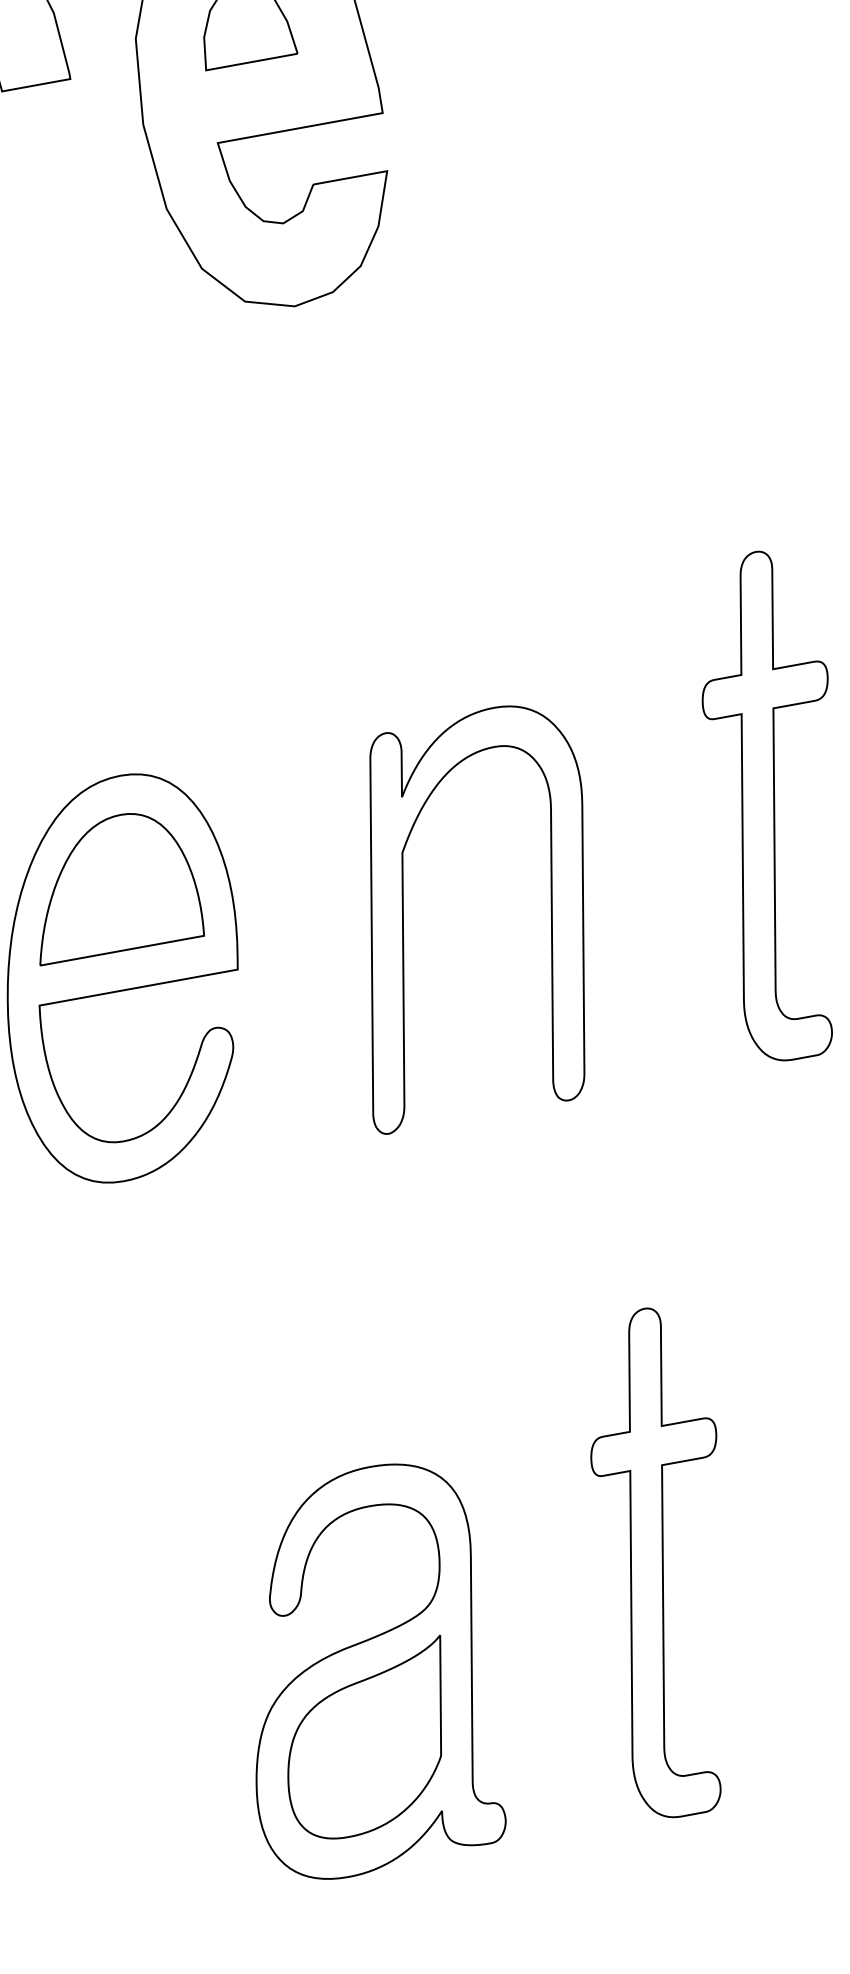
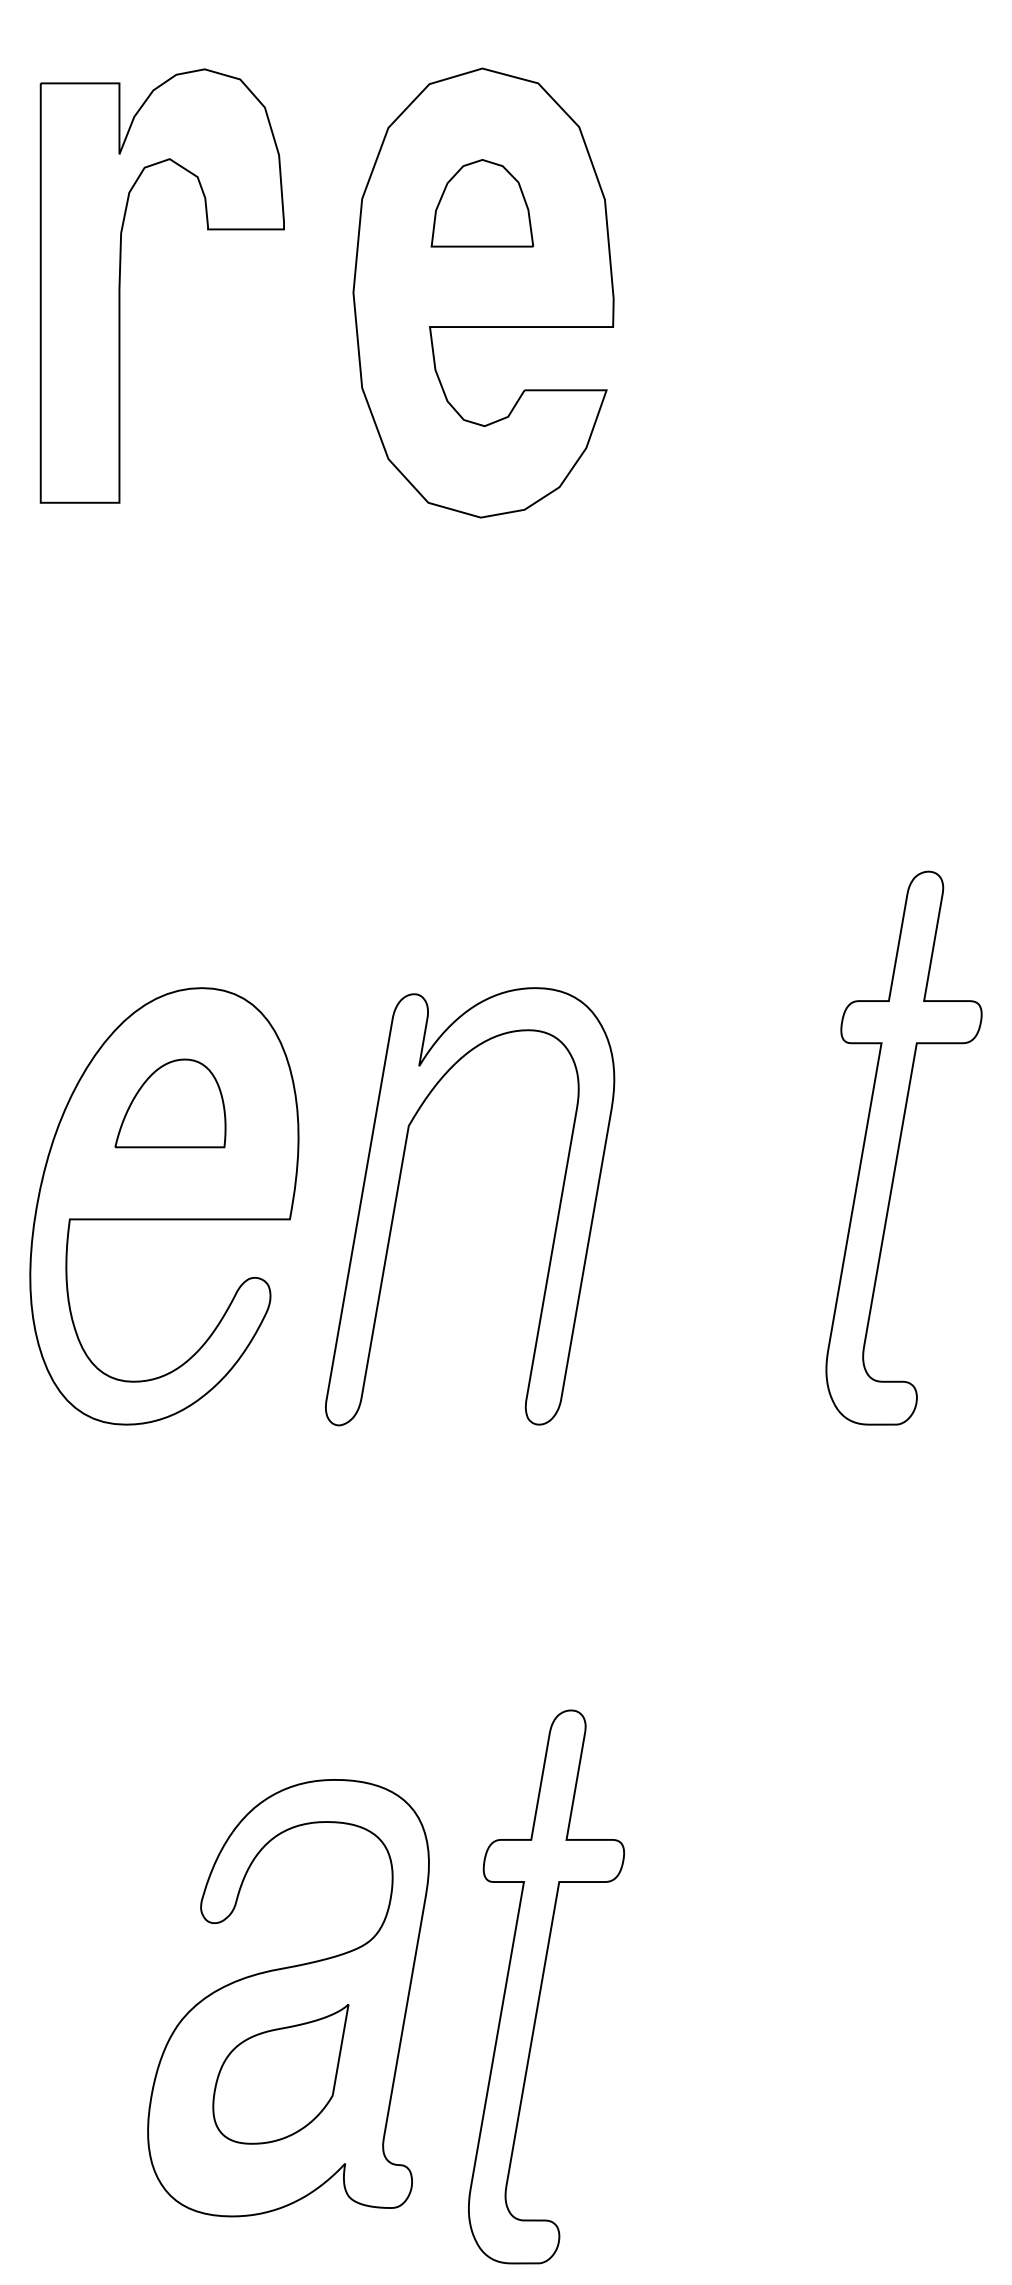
part: (111, 884) -> (170, 1103), size x0.6
part: (404, 914) -> (398, 1192), moved
part: (667, 1561) -> (546, 1986), moved
part: (369, 1741) -> (280, 2074), size x0.7

